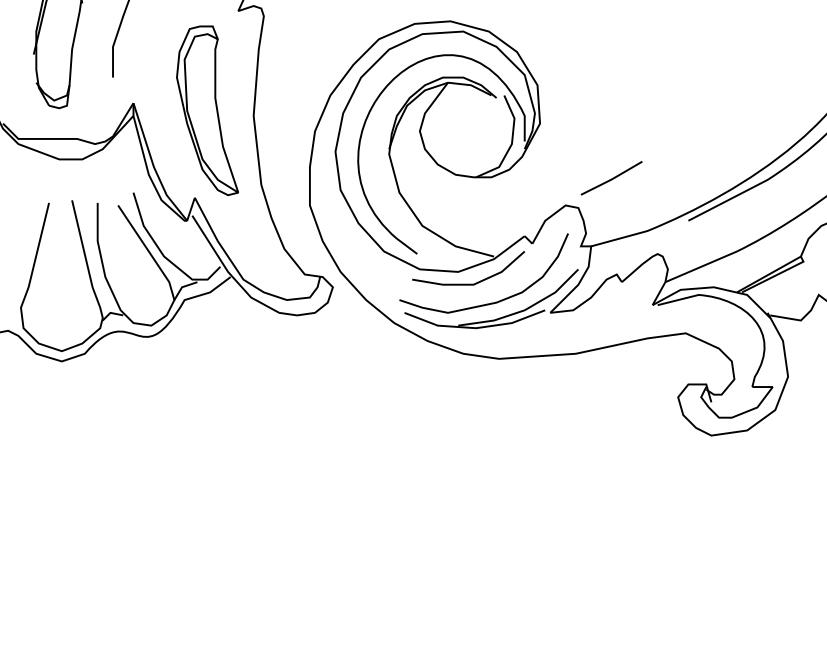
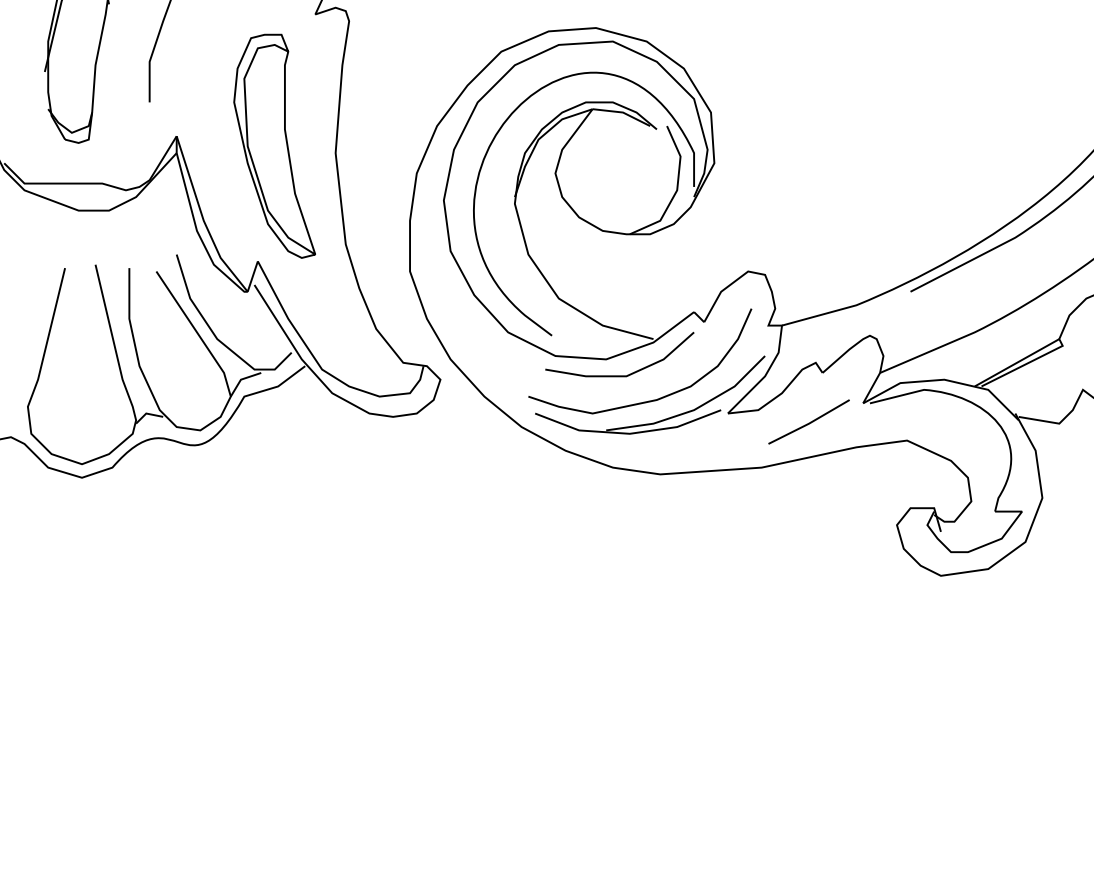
line: (611, 178) -> (808, 422), moved

